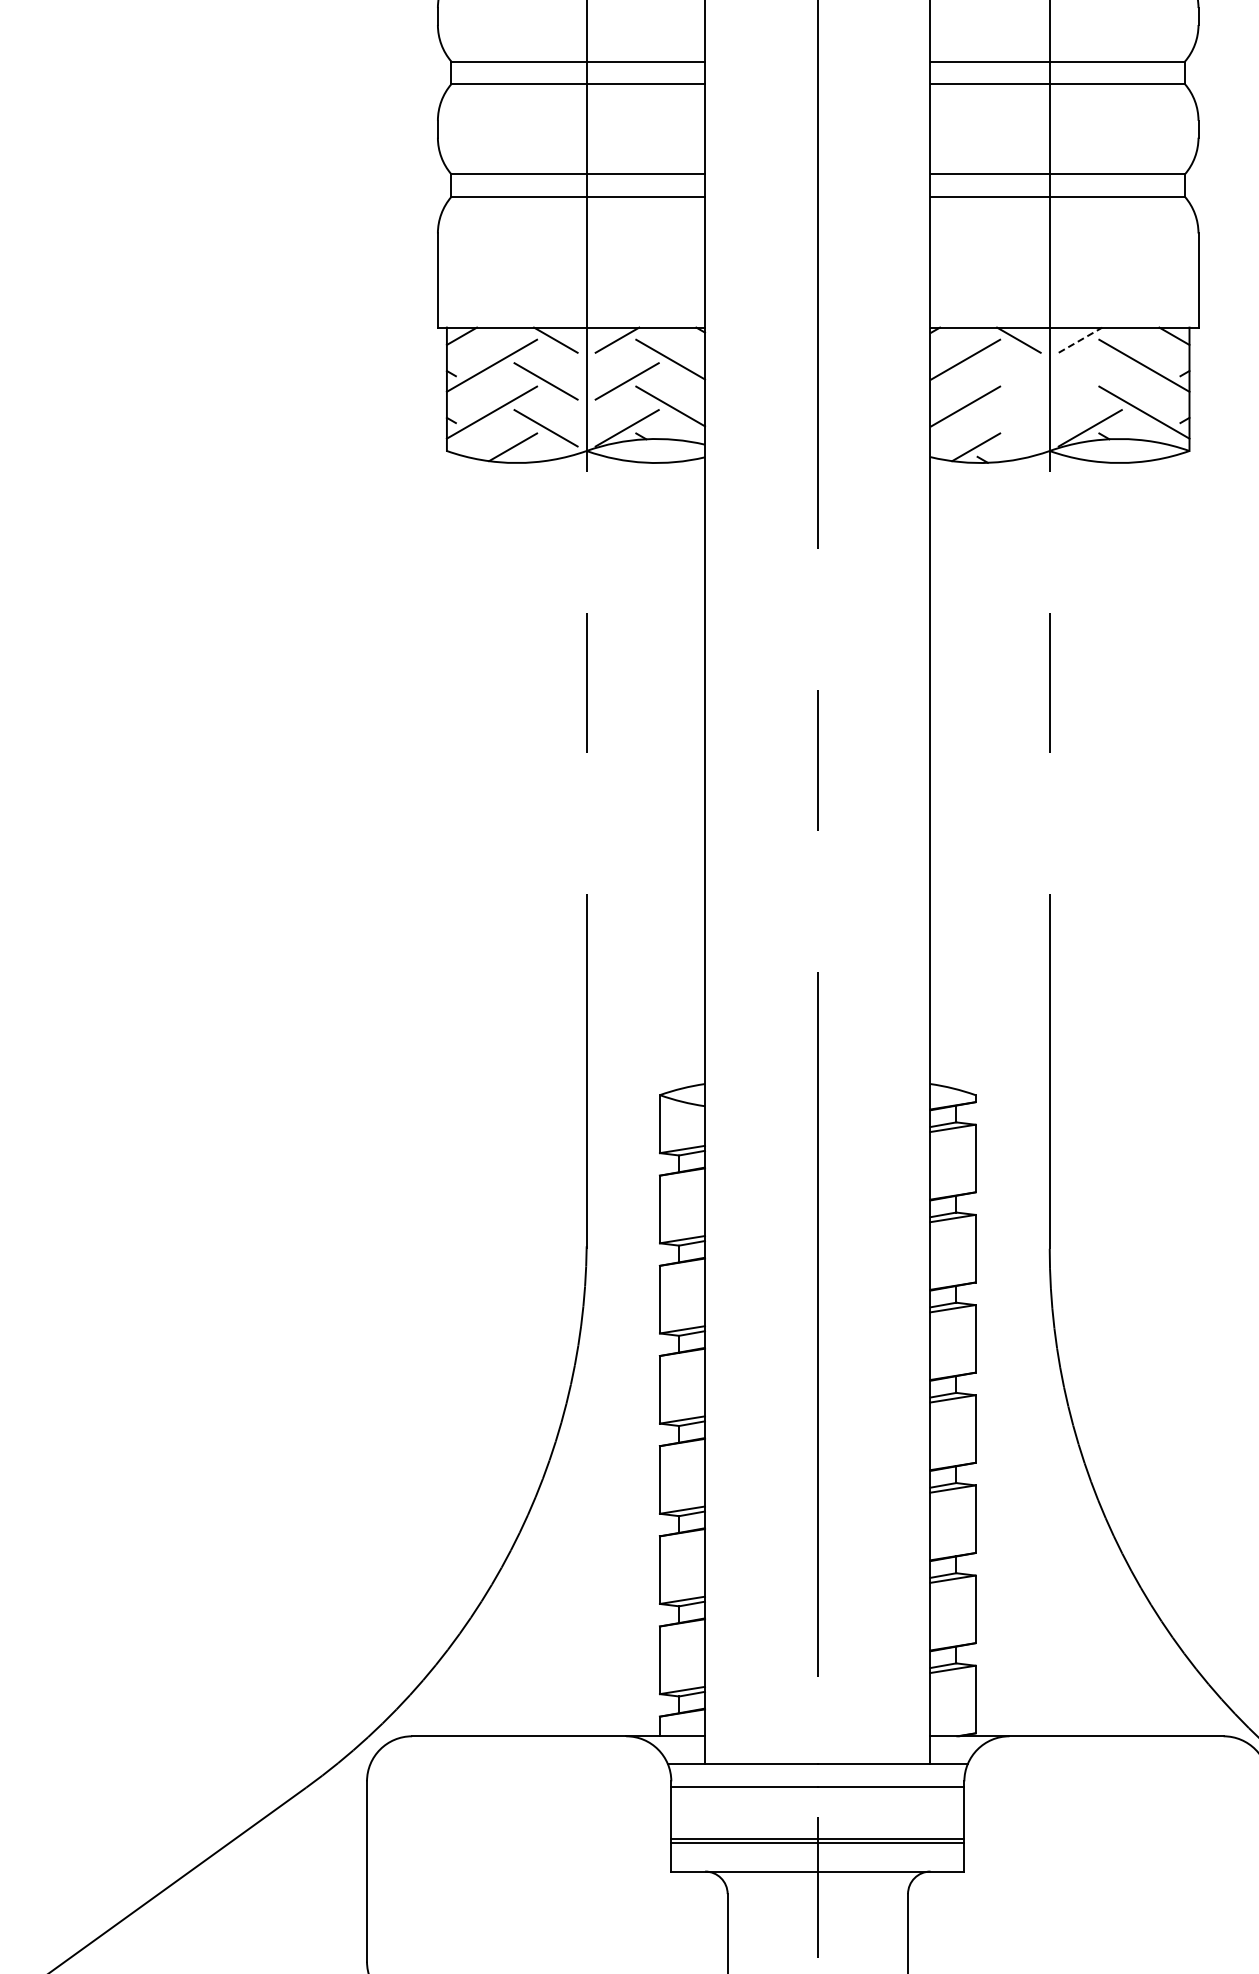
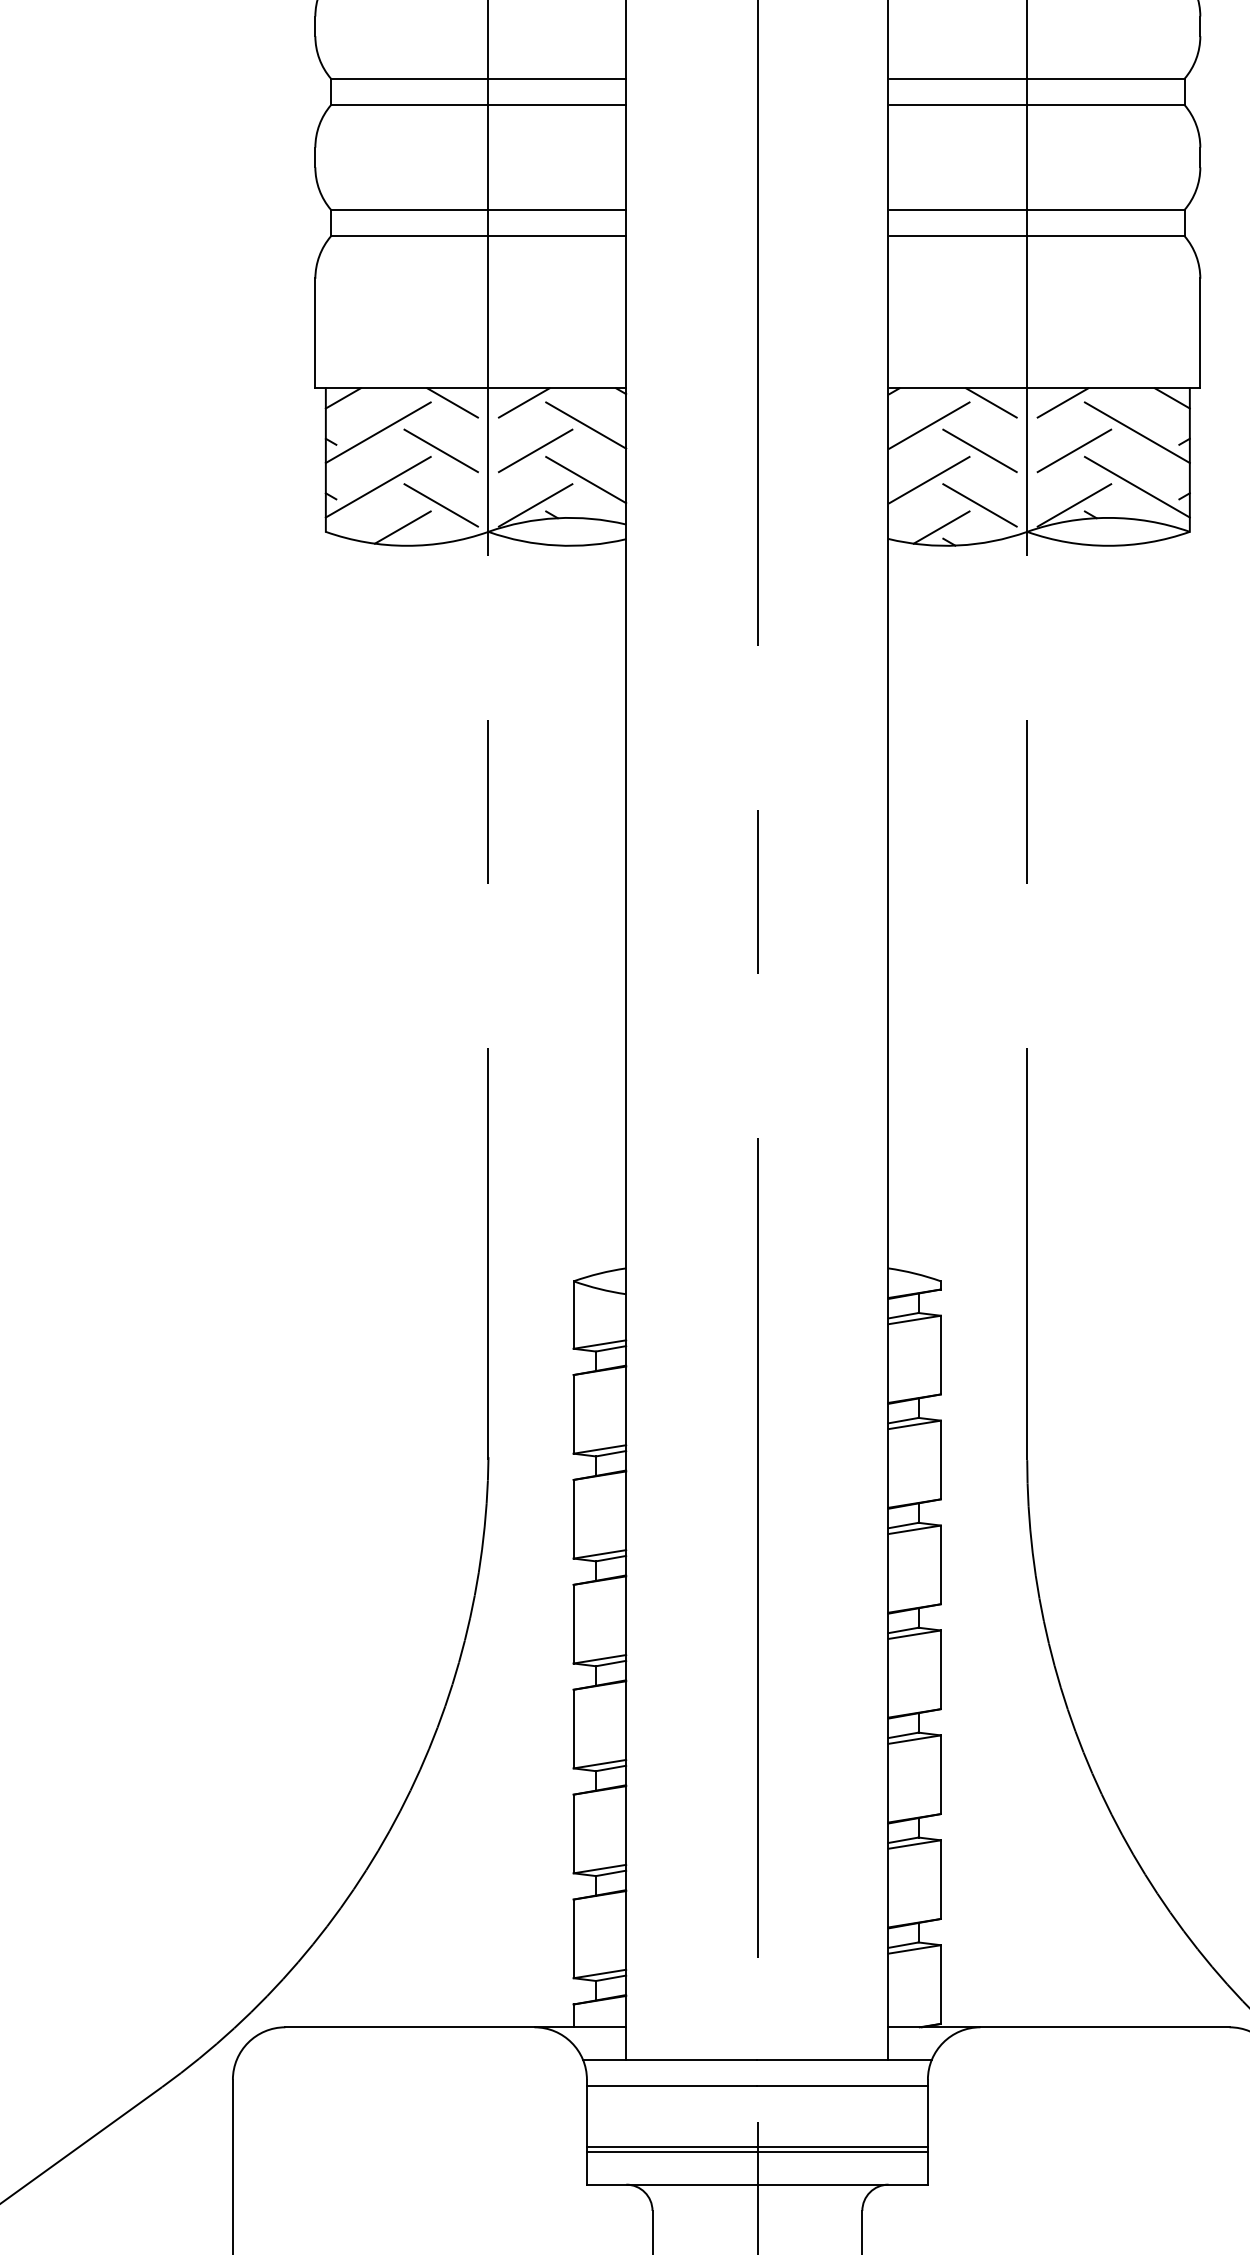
line: (1080, 339) -> (1063, 402), dashed -> solid
line: (1008, 381) -> (979, 450), added
line: (1089, 381) -> (1073, 450), added
line: (1008, 428) -> (979, 505), added

